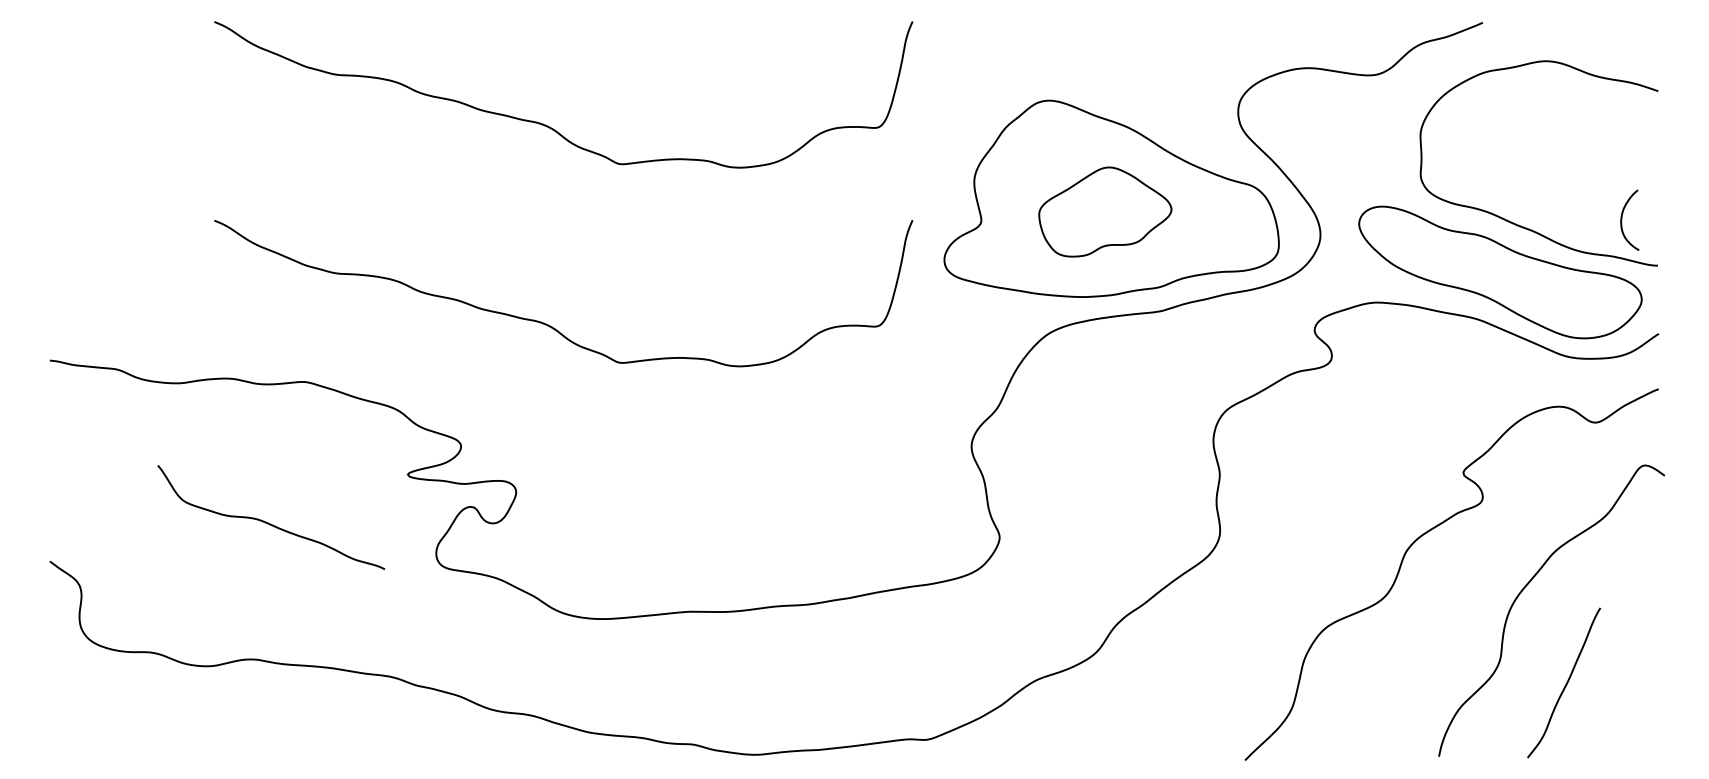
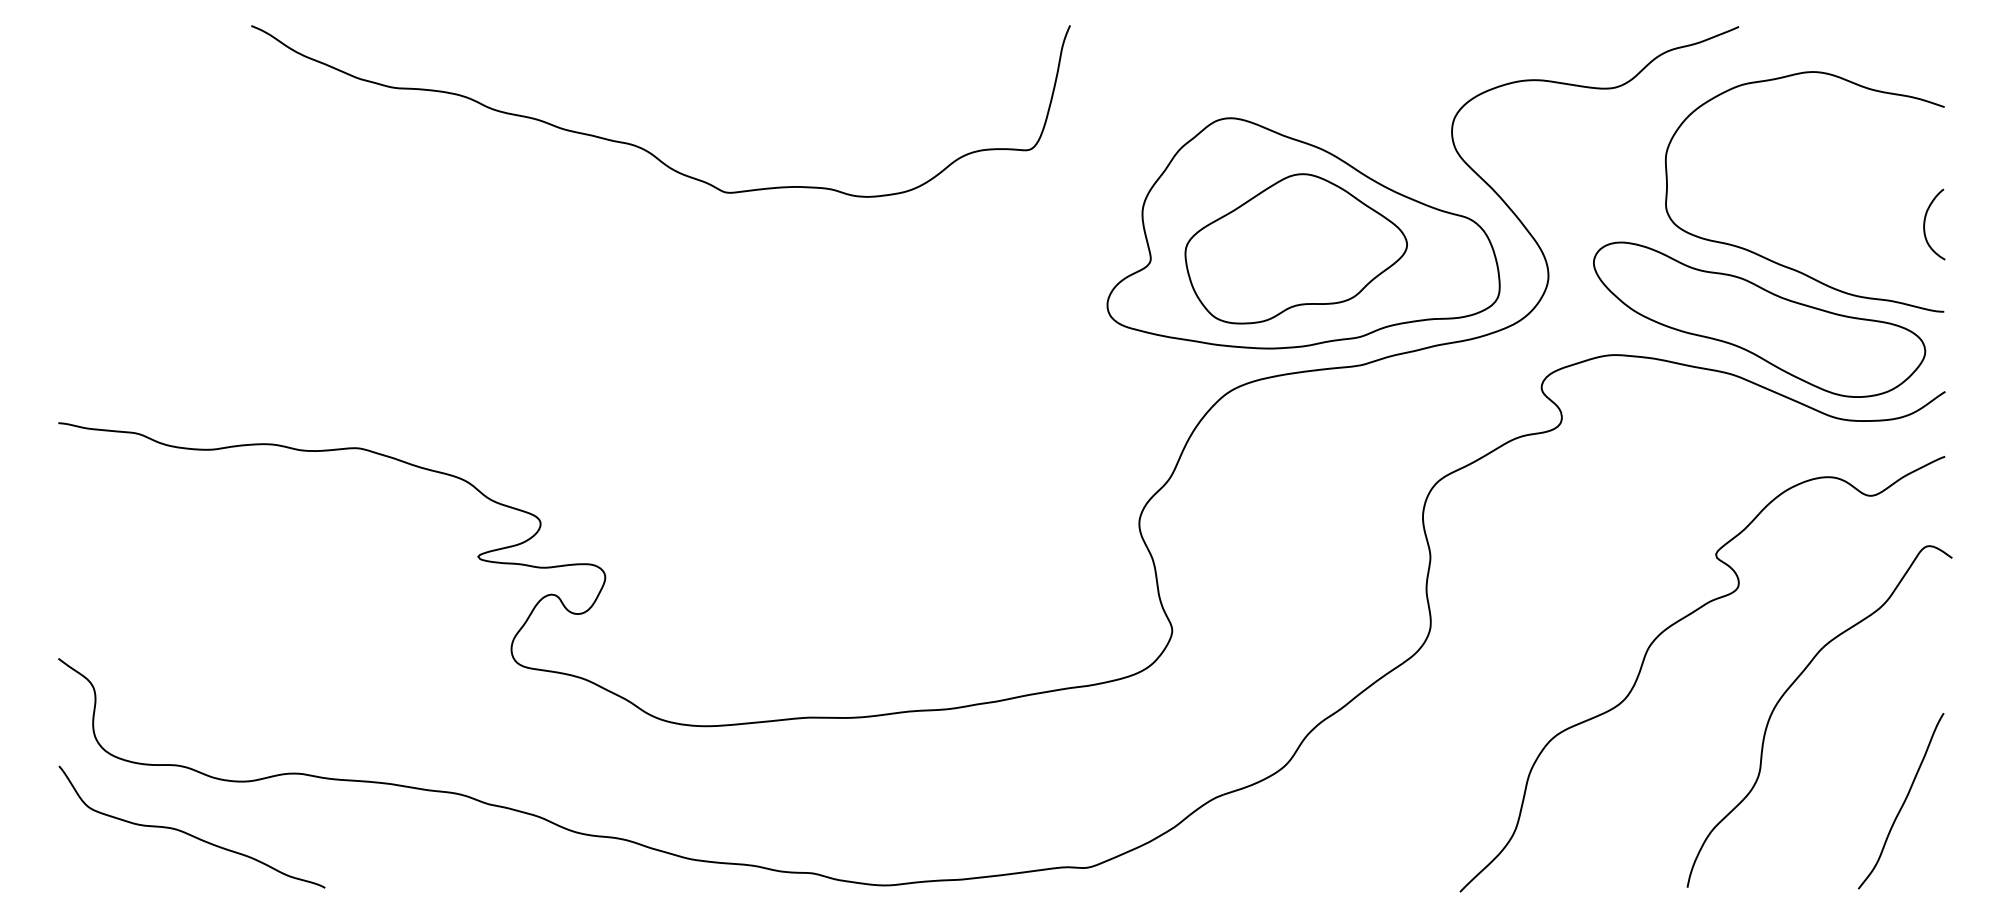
part: (1104, 211) -> (1295, 248), size x1.43
curve: (1622, 220) -> (1925, 224), moved
curve: (547, 324) -> (642, 380), removed
curve: (267, 522) -> (187, 832), moved
curve: (1565, 684) -> (1902, 803), moved

